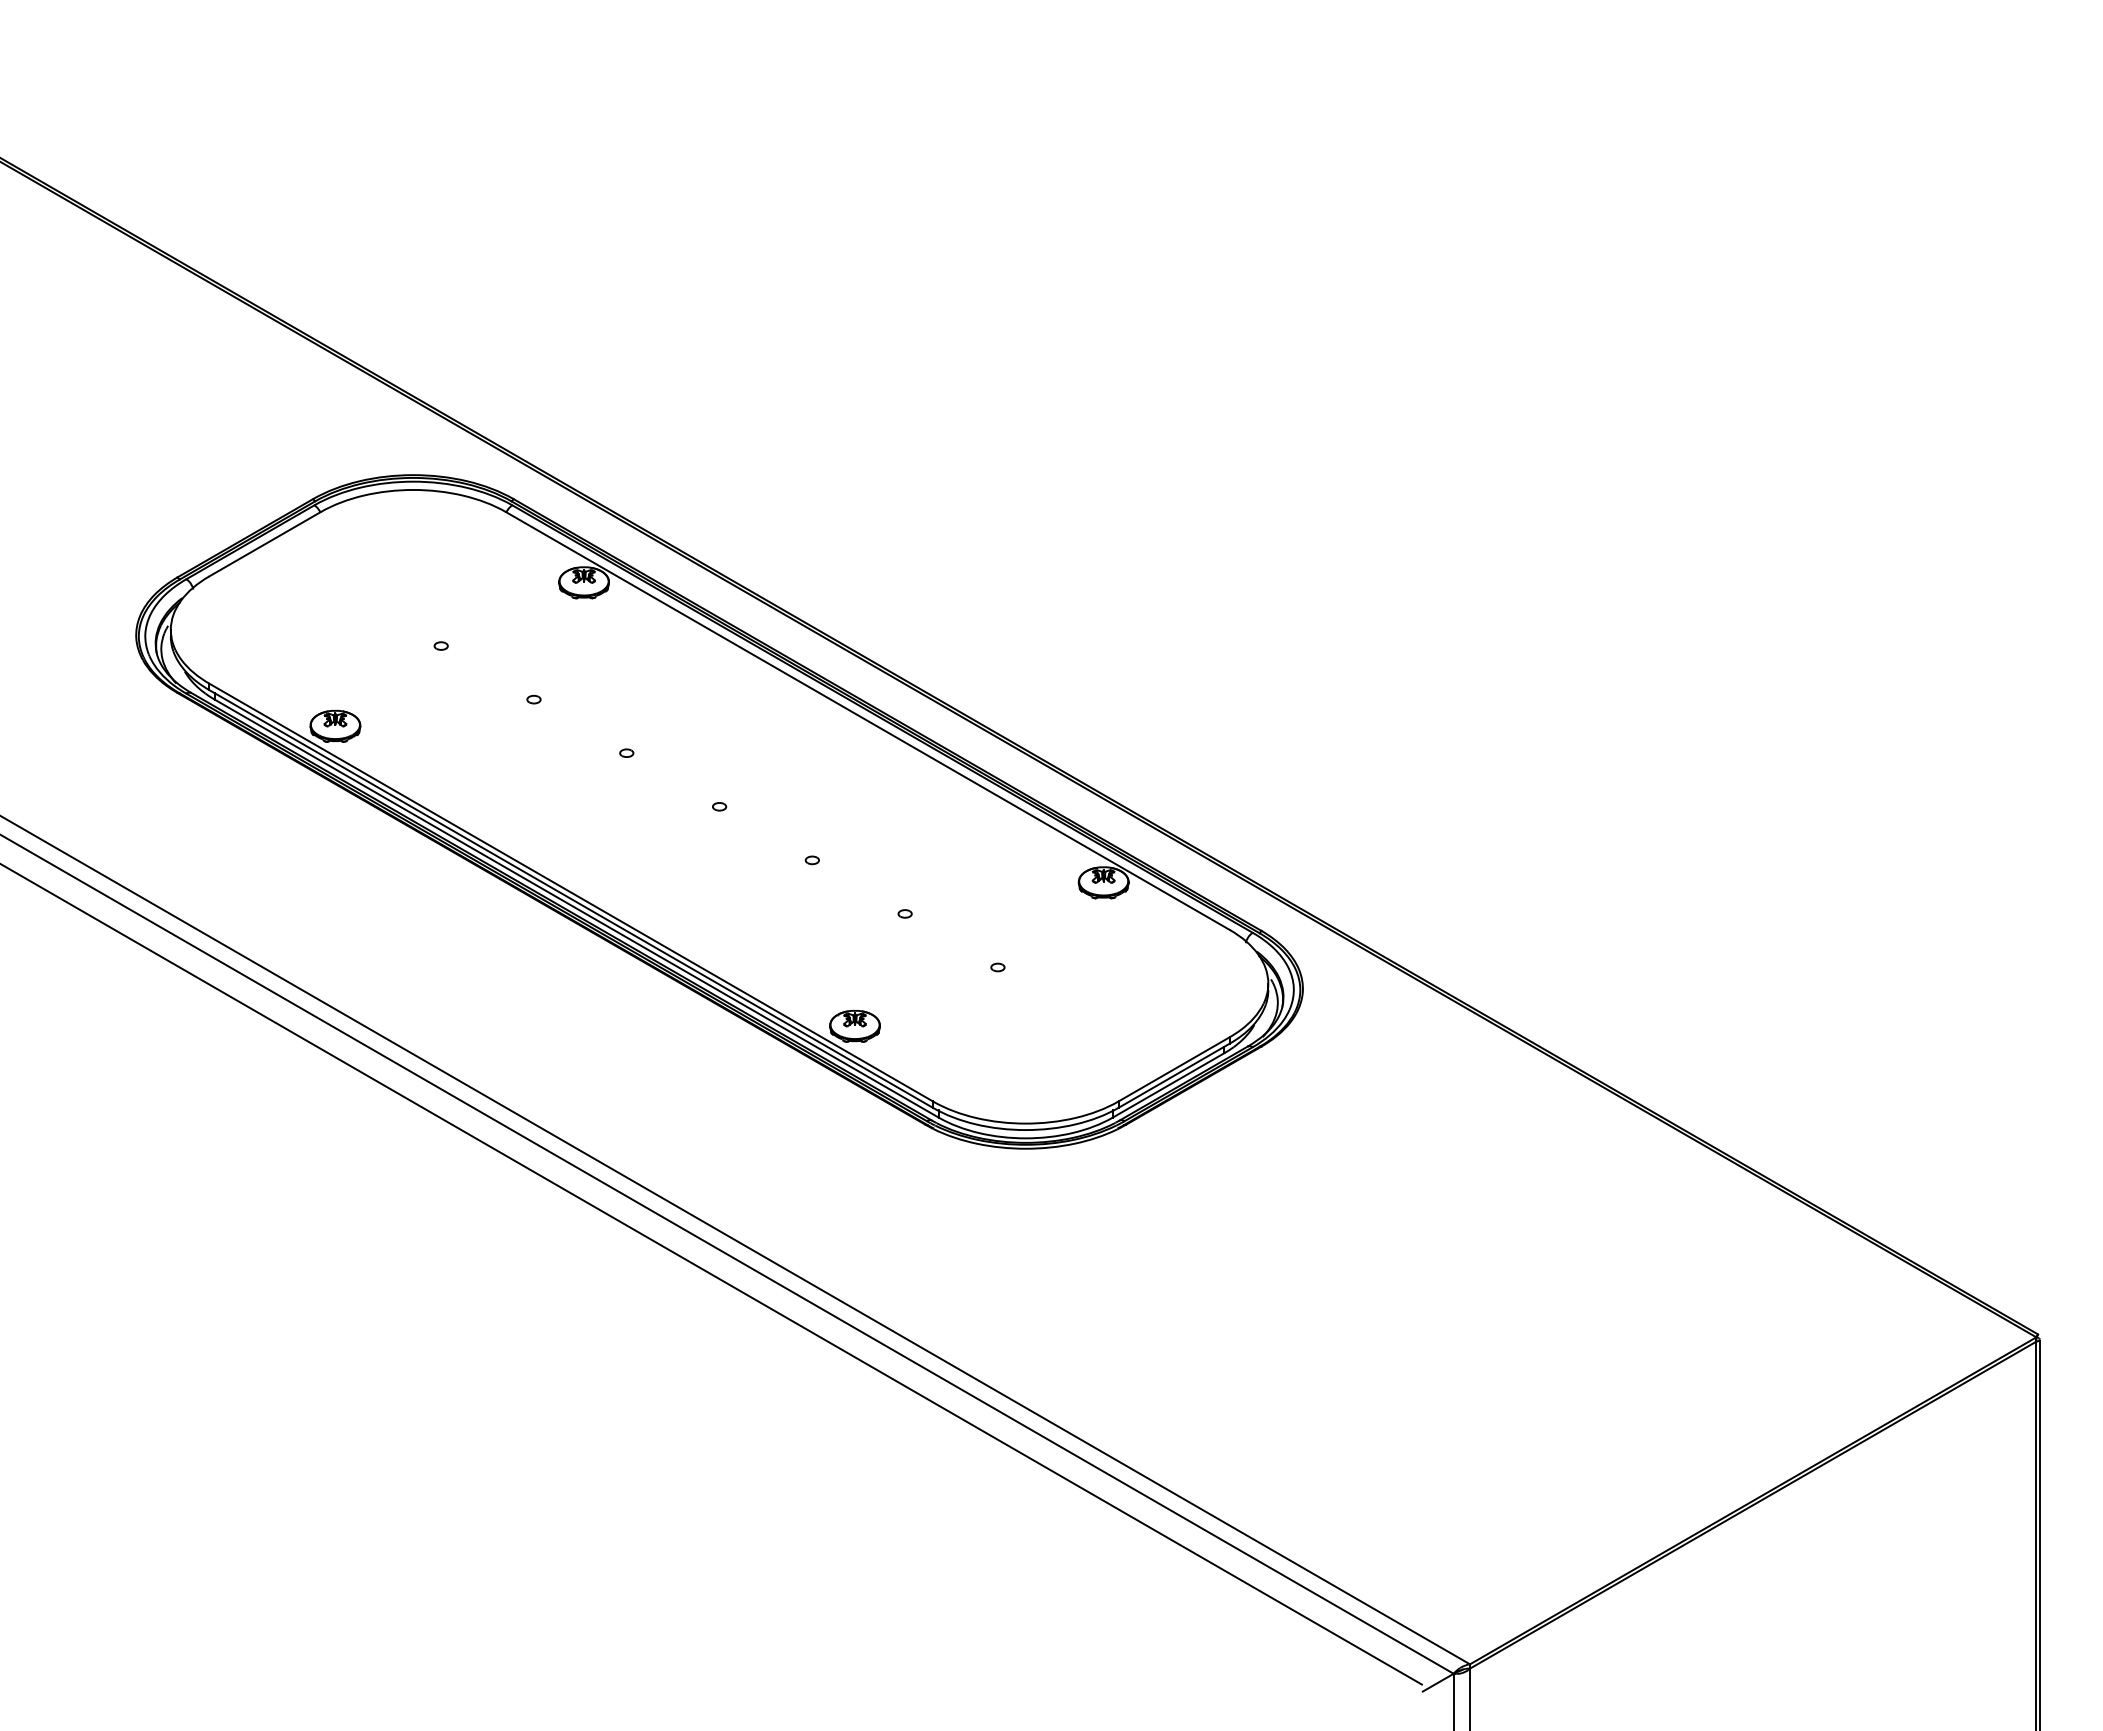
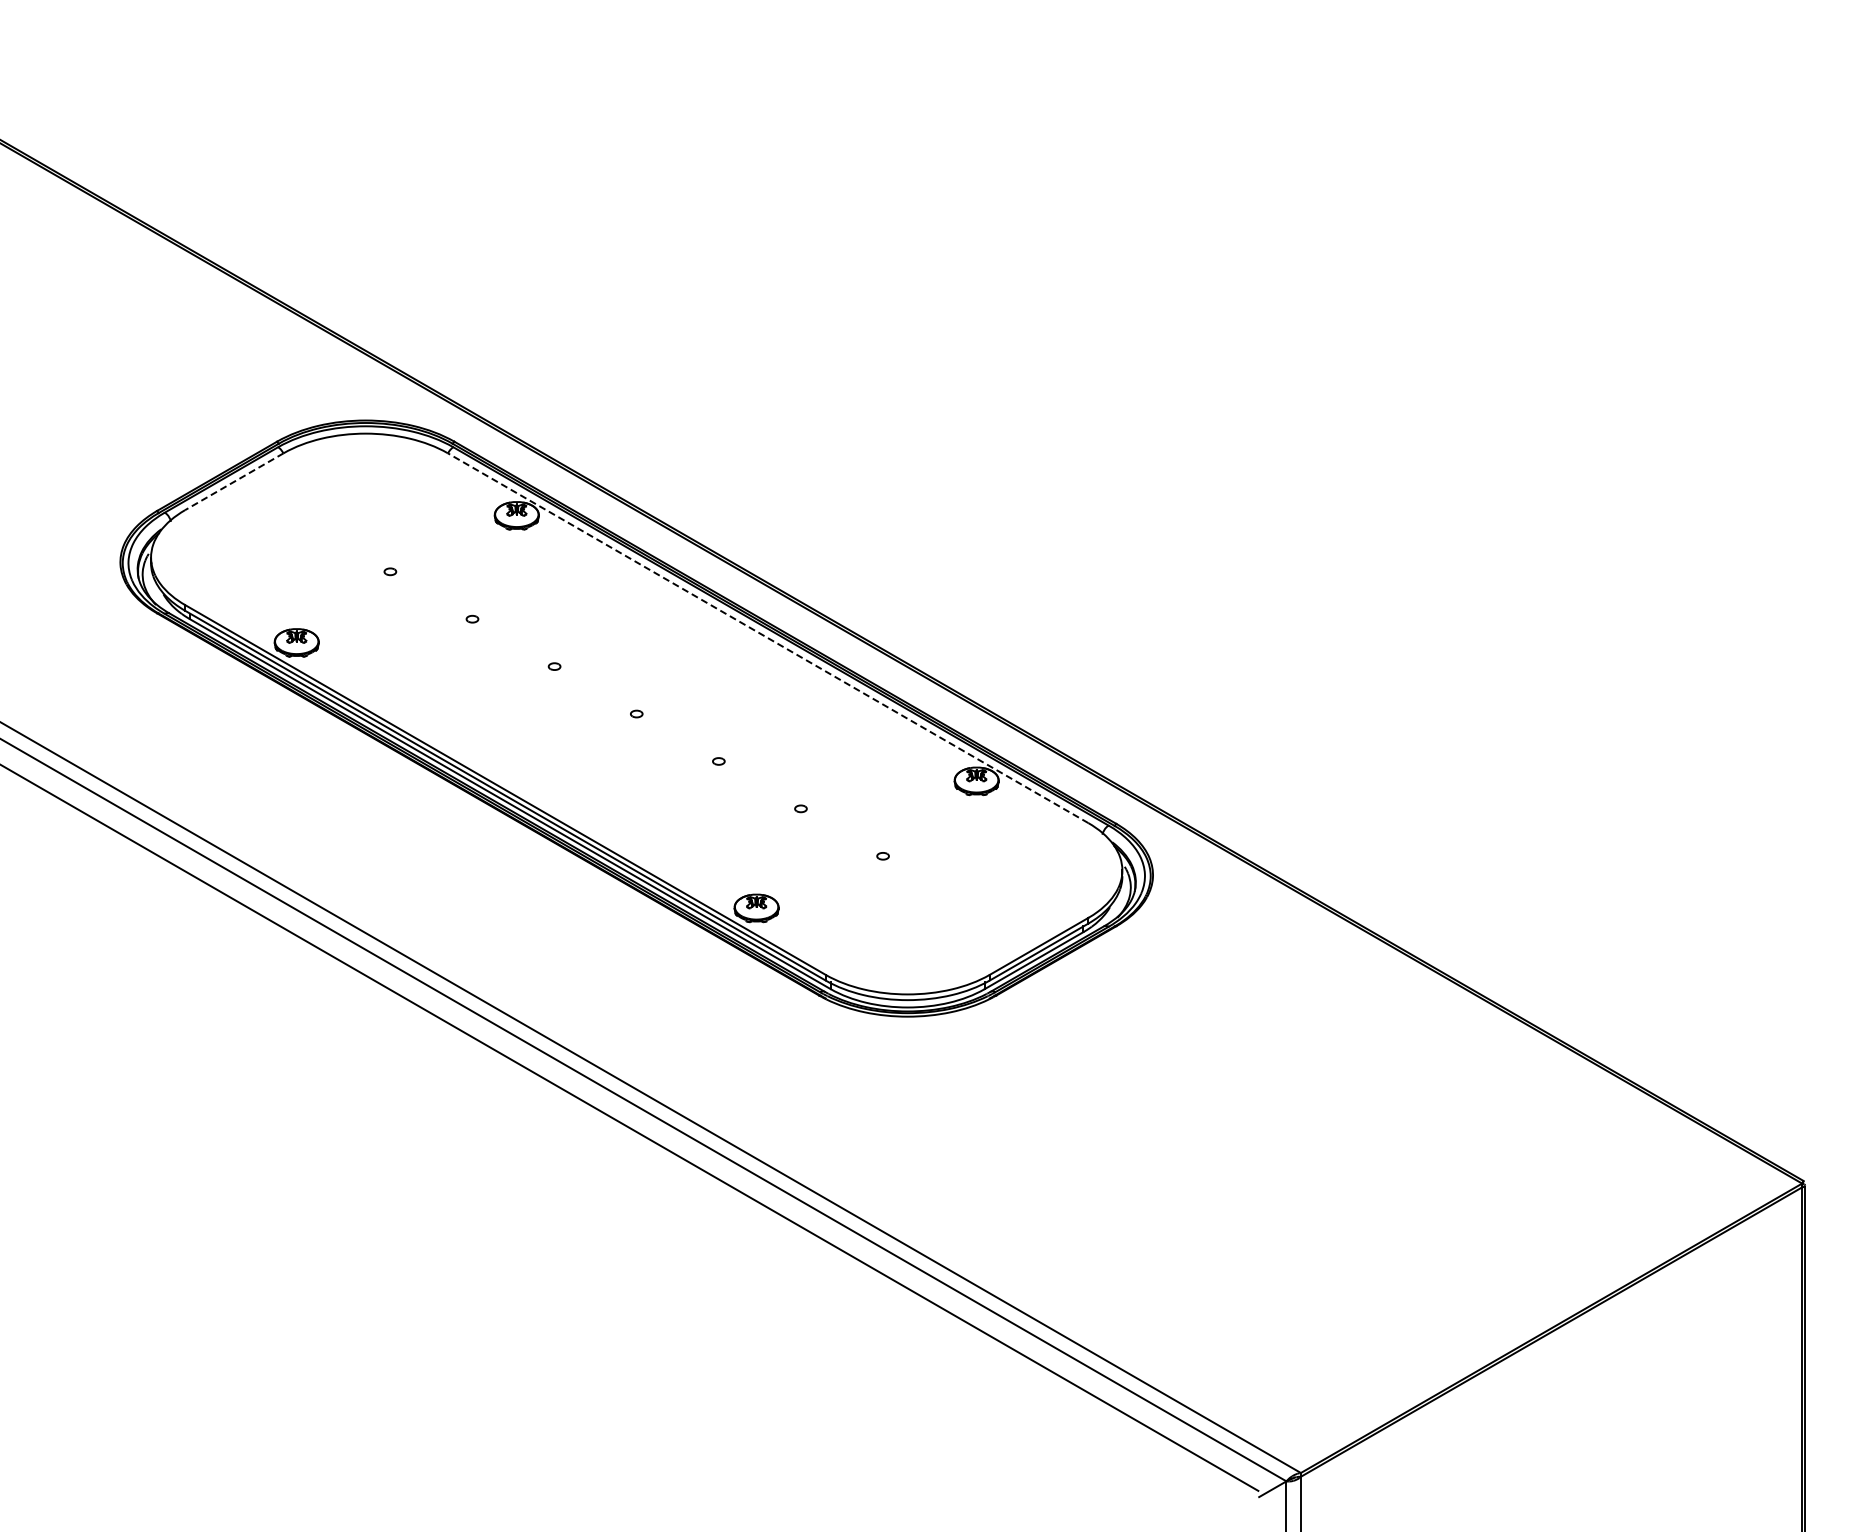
line: (265, 544) -> (234, 481), solid -> dashed
line: (868, 721) -> (768, 638), solid -> dashed

